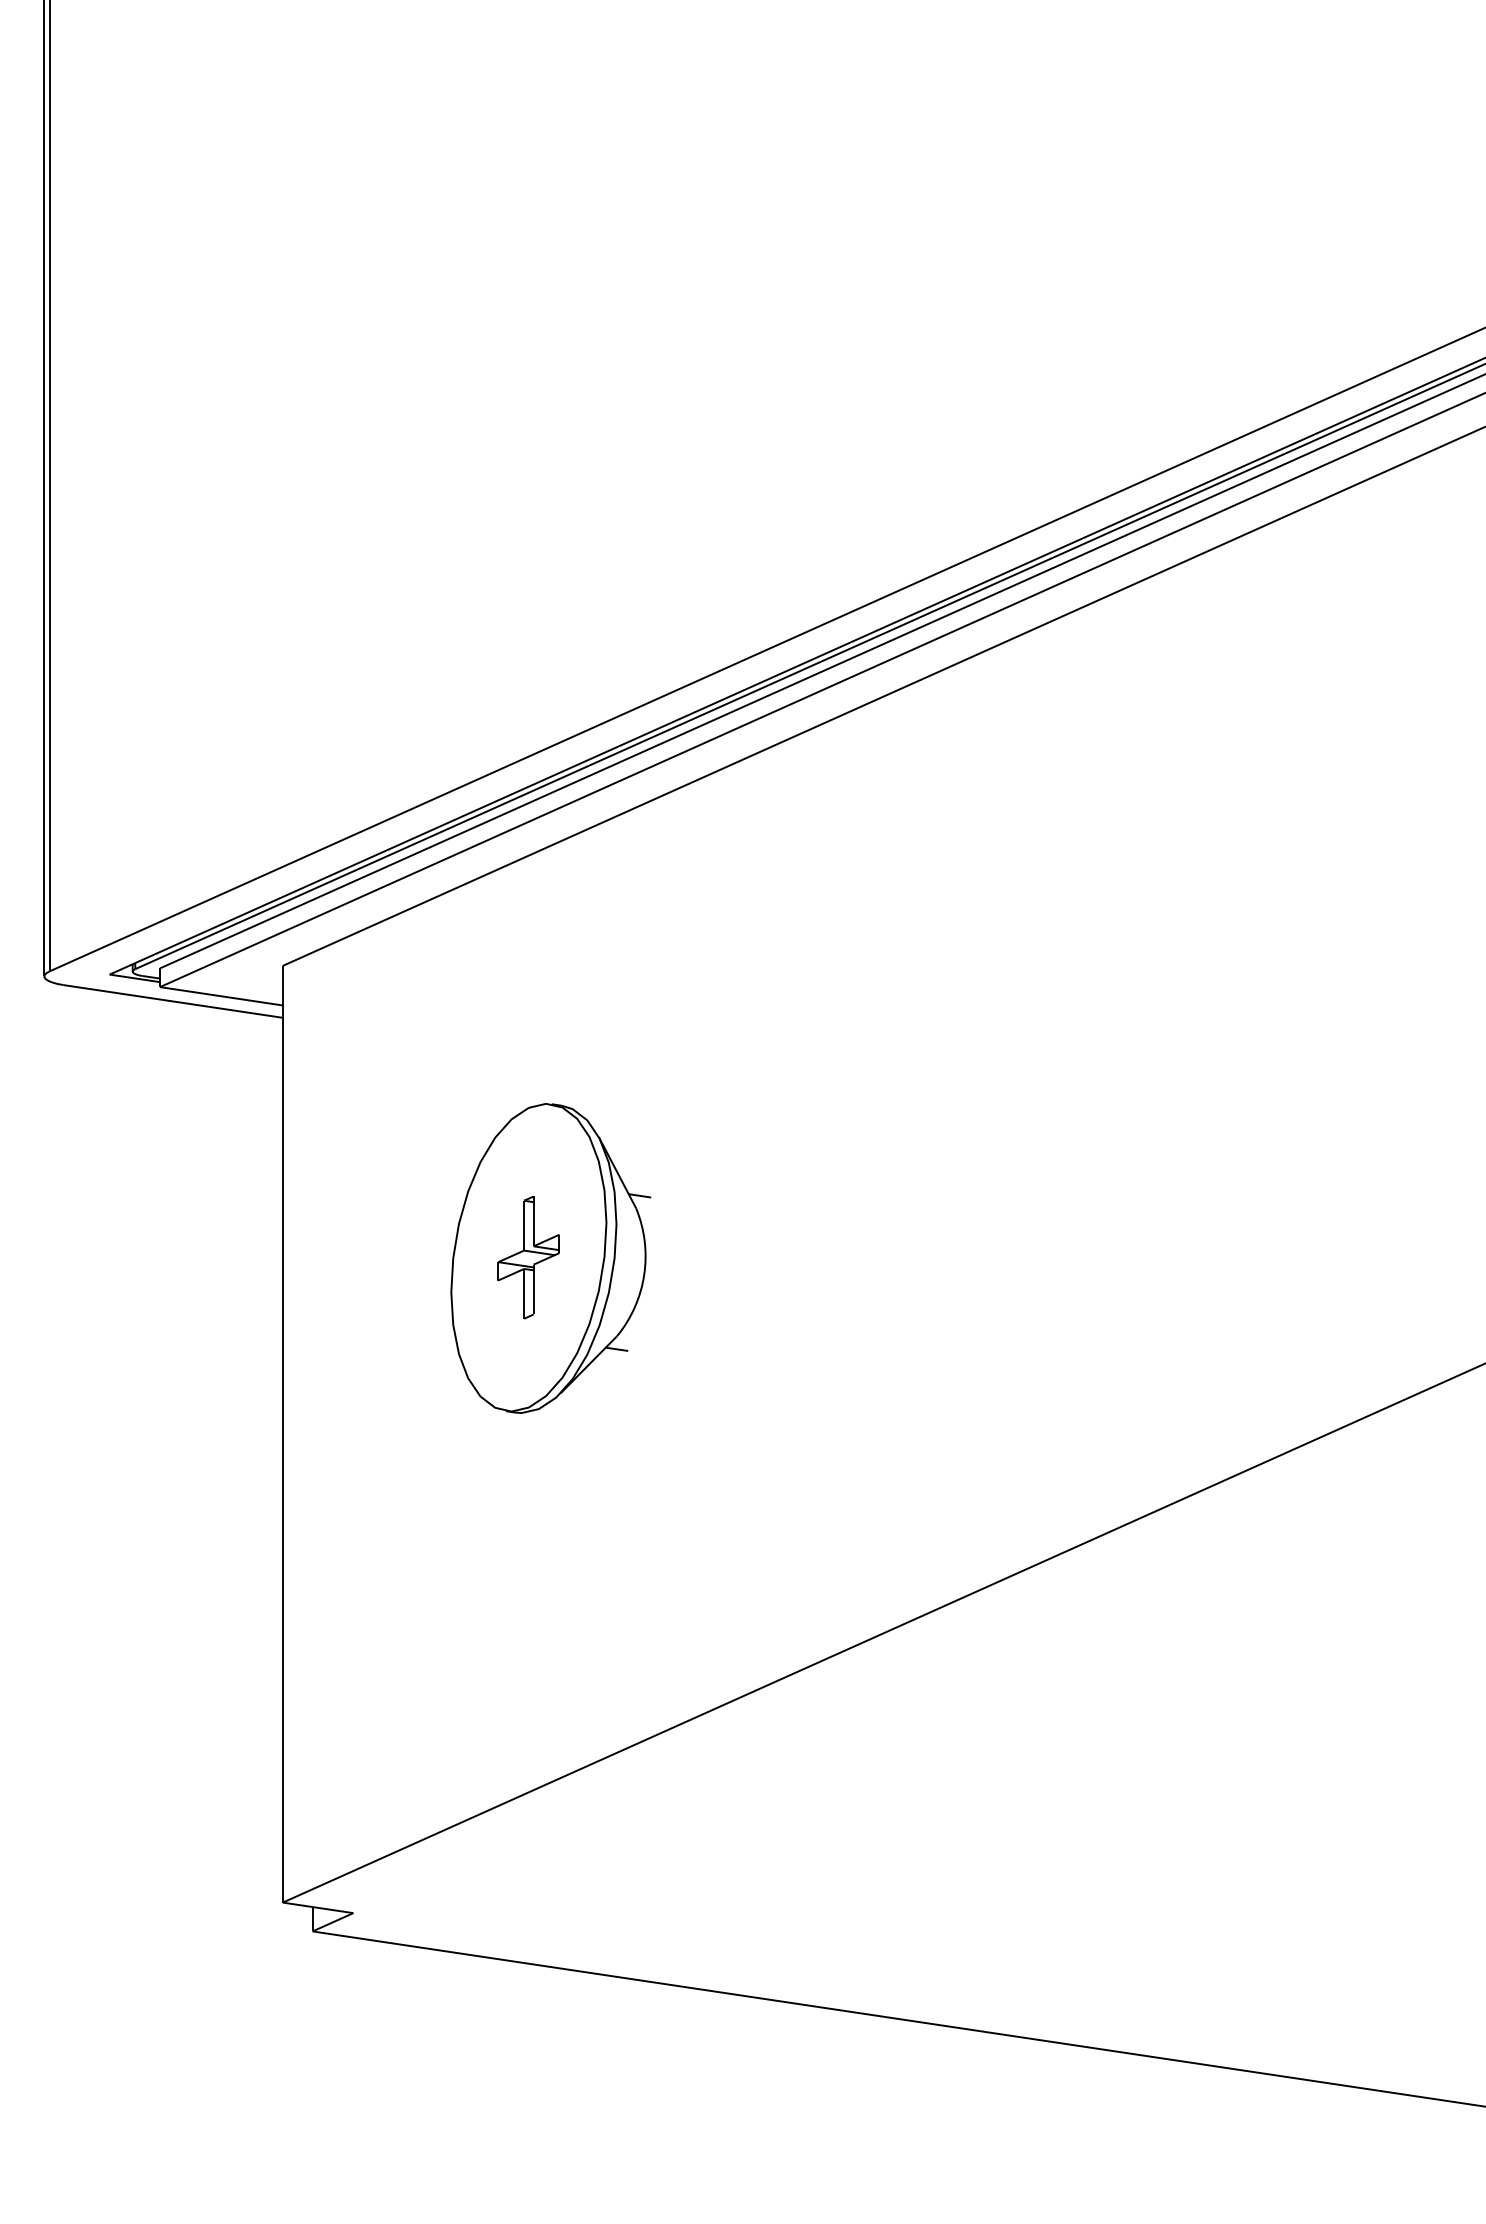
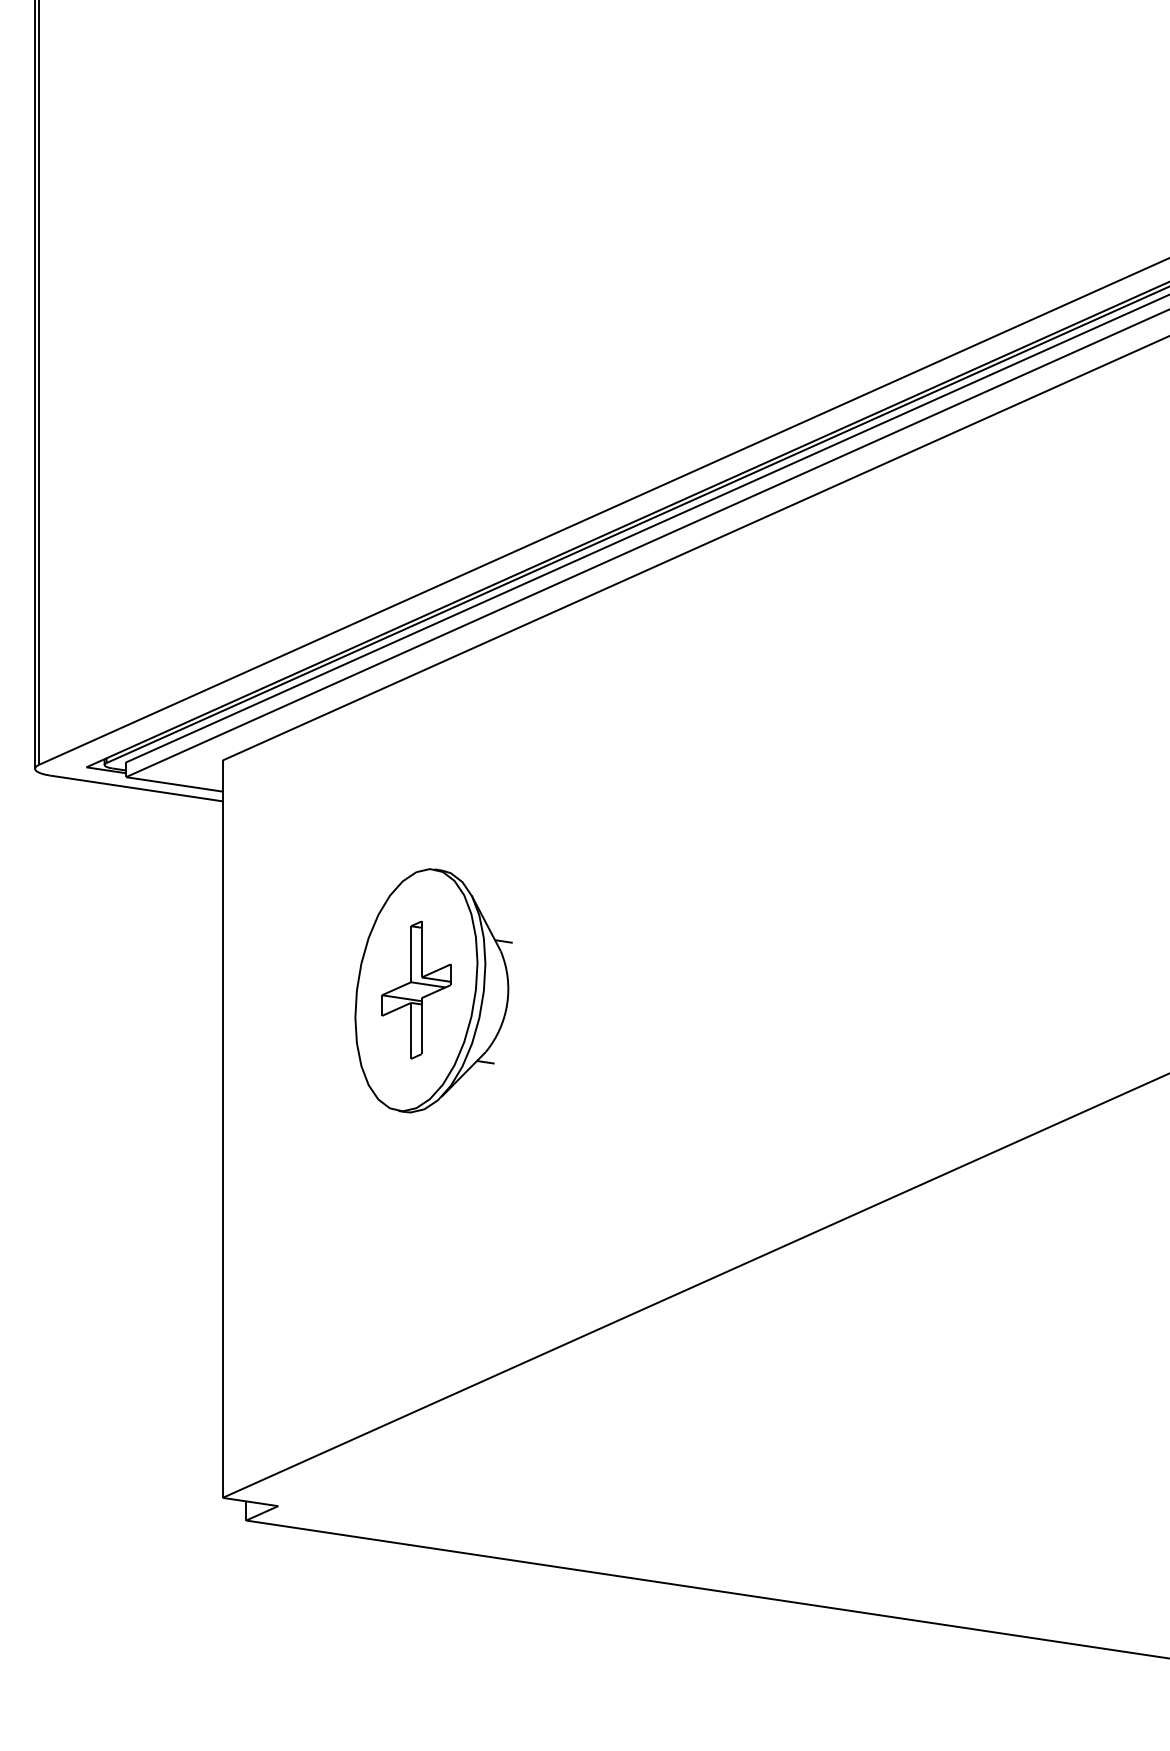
part: (528, 1257) -> (416, 990), size x1.43

